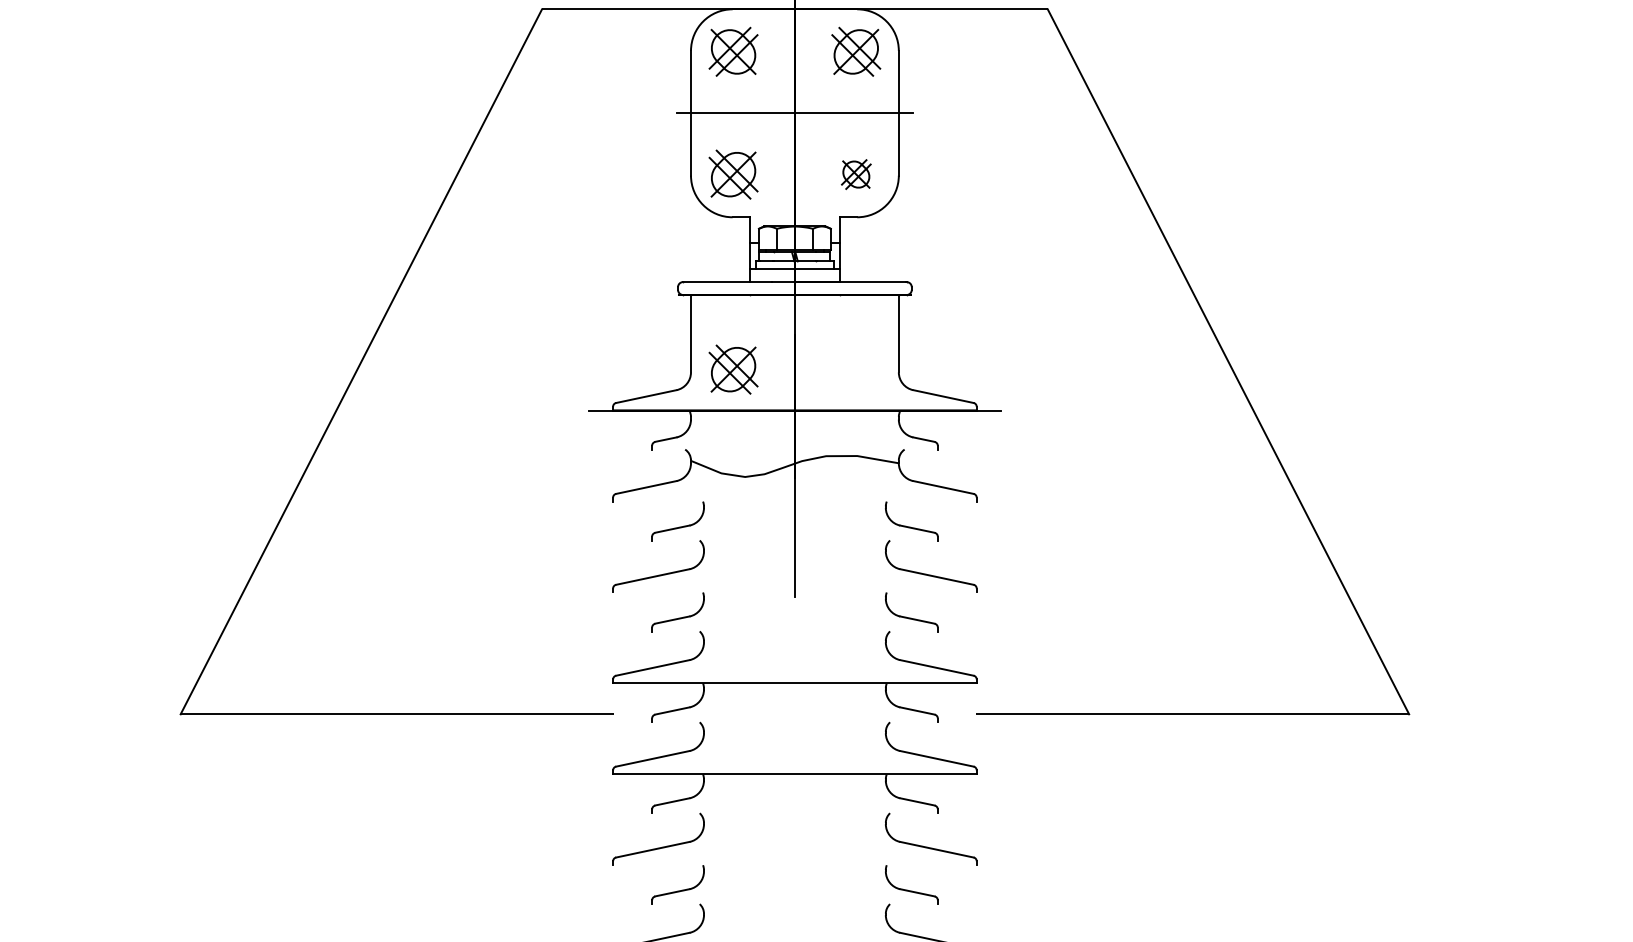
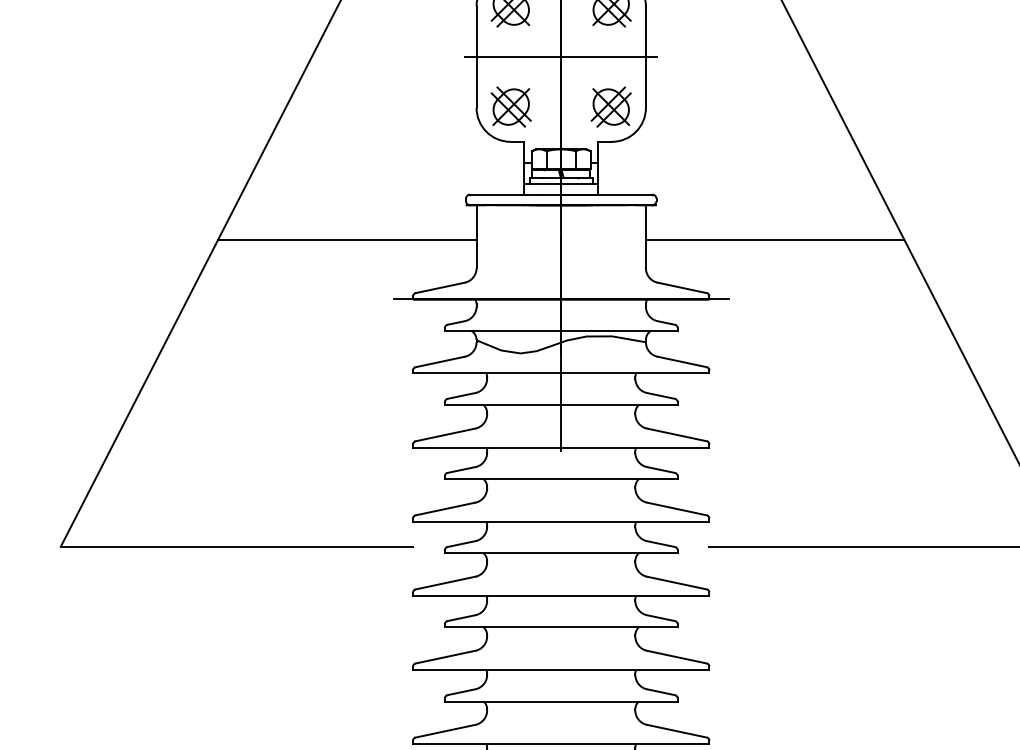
part: (856, 174) -> (611, 106), size x1.67
line: (532, 337) -> (347, 239), added
line: (1057, 337) -> (775, 239), added
part: (733, 369) -> (511, 265), removed
line: (794, 449) -> (560, 331), added
line: (794, 501) -> (560, 373), added
line: (794, 540) -> (560, 405), added
line: (794, 592) -> (560, 447), added
line: (794, 631) -> (560, 479), added
line: (794, 722) -> (560, 553), added
line: (794, 813) -> (560, 627), added
line: (794, 865) -> (560, 669), added
line: (794, 904) -> (560, 701), added

